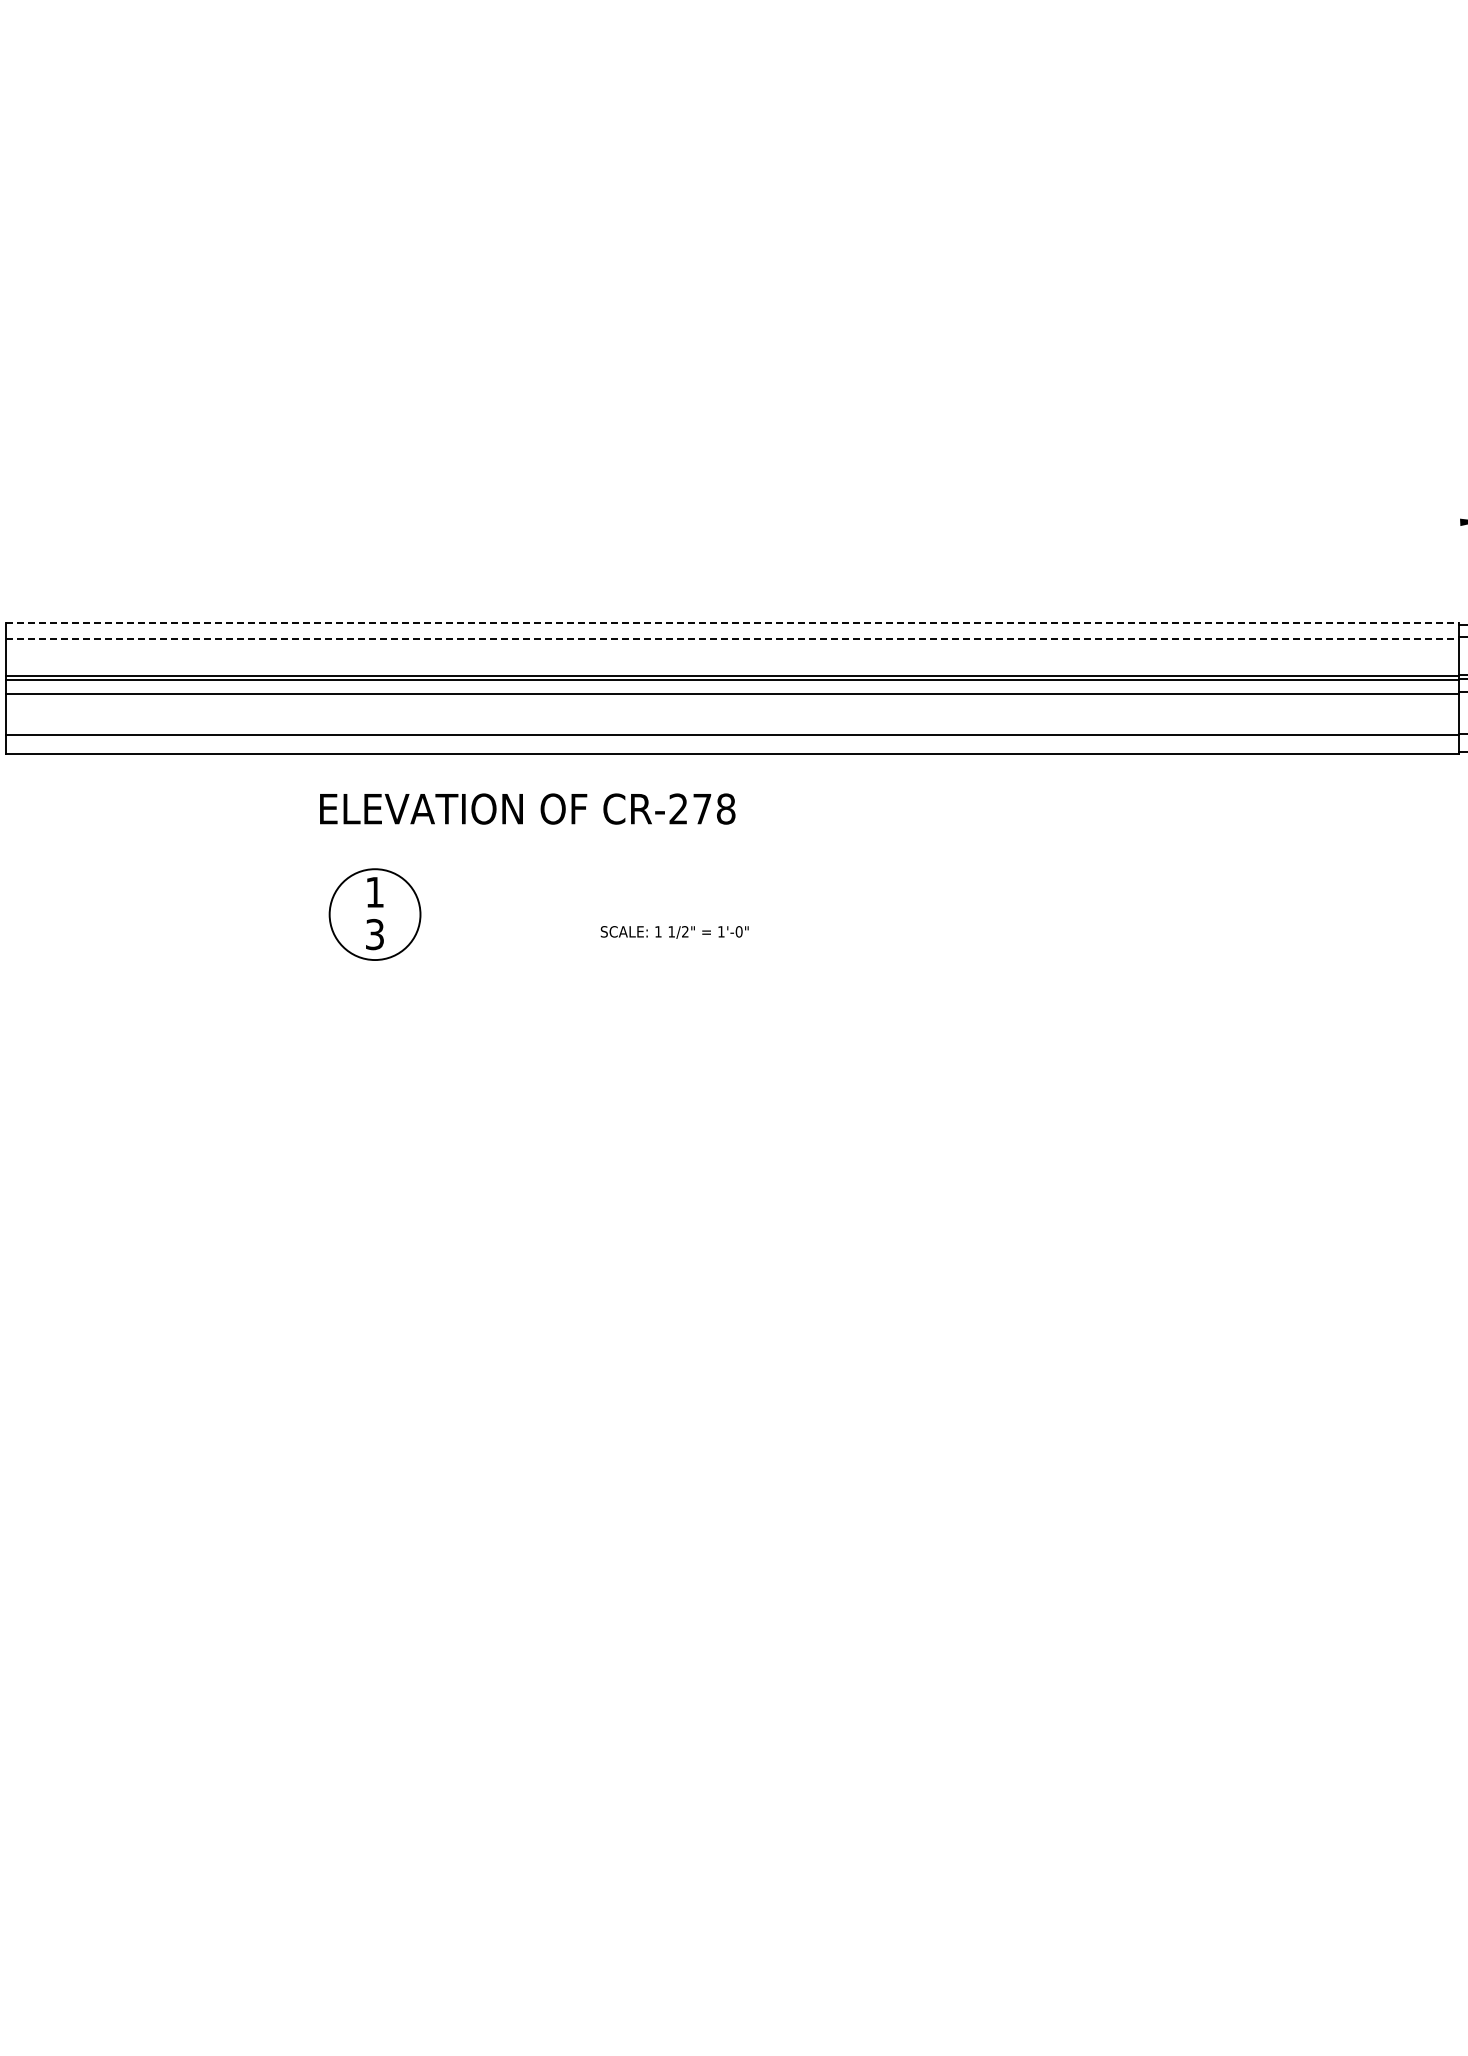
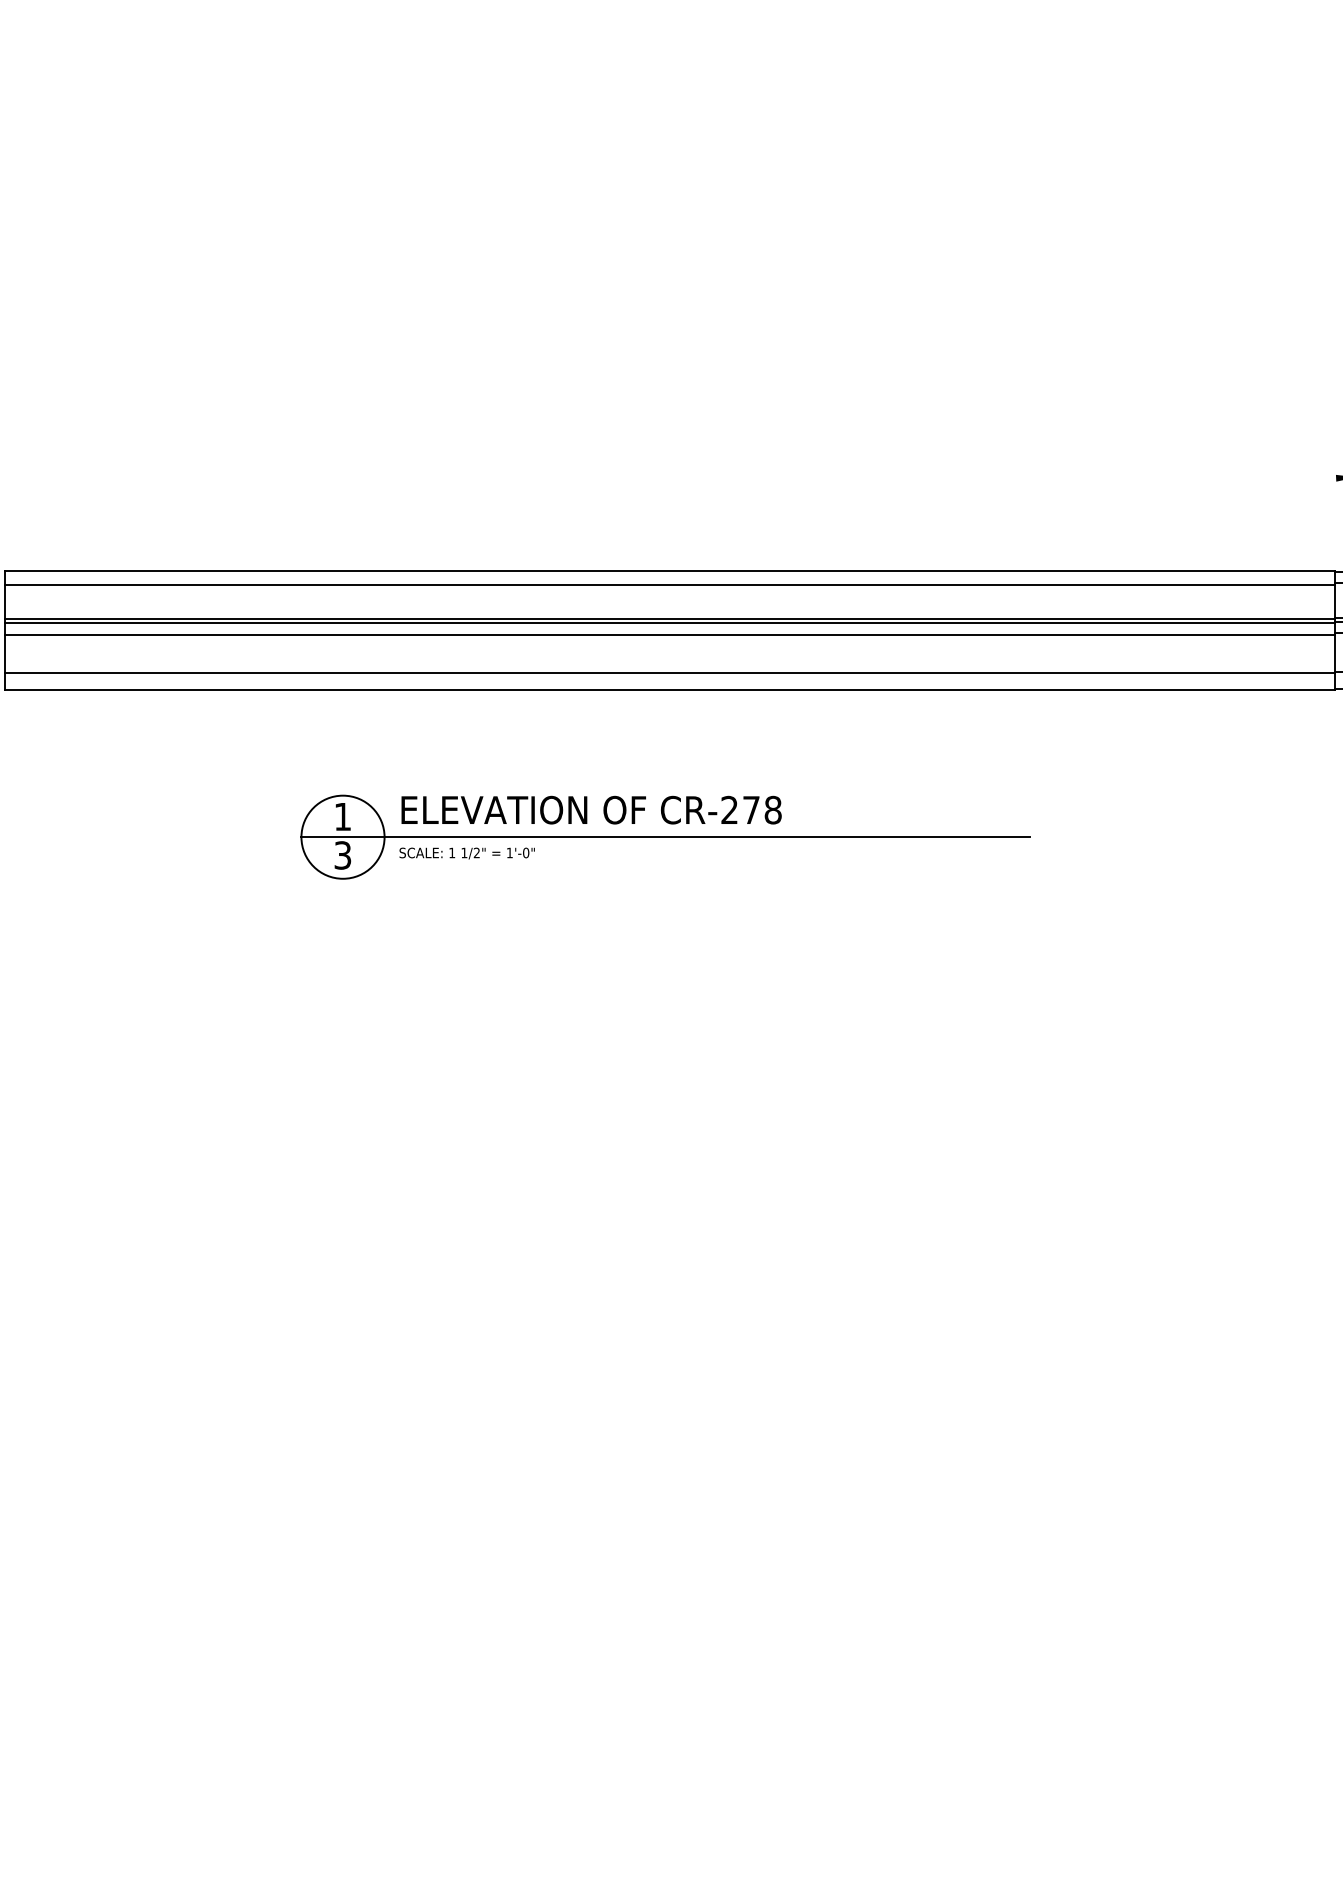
line: (732, 623) -> (670, 570), dashed -> solid
line: (732, 638) -> (670, 584), dashed -> solid
text: (527, 808) -> (591, 809), moved
line: (727, 914) -> (665, 837), added
text: (674, 932) -> (466, 853), moved

